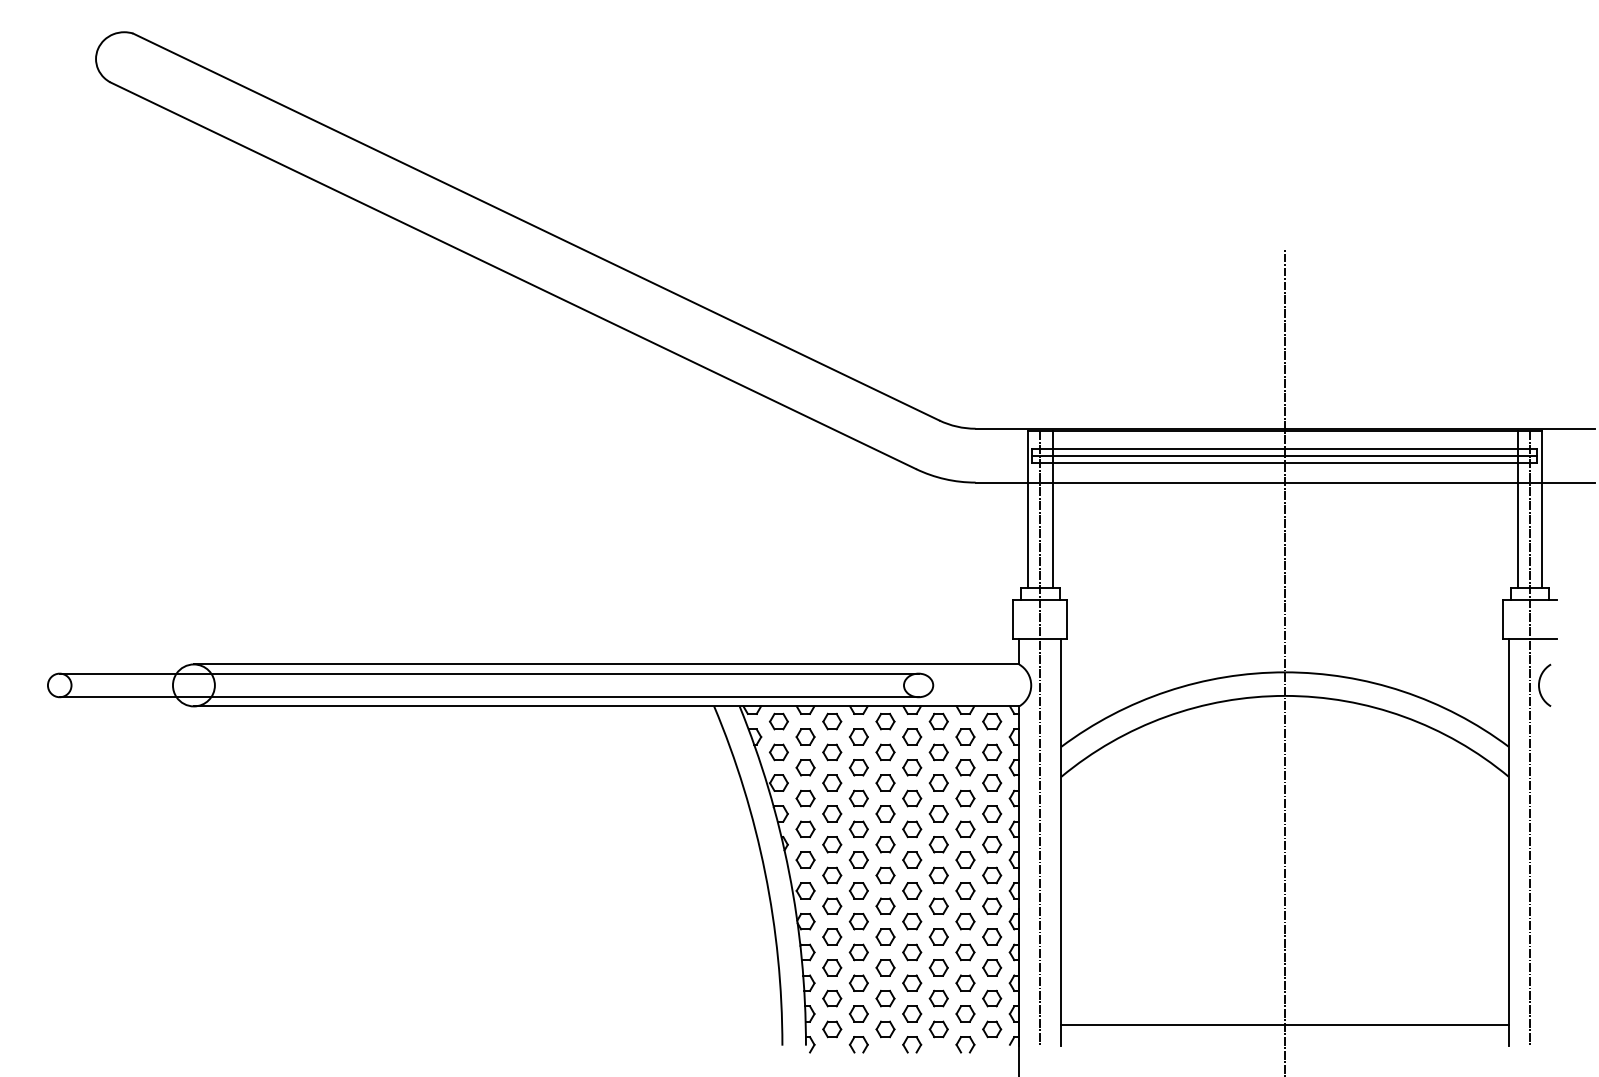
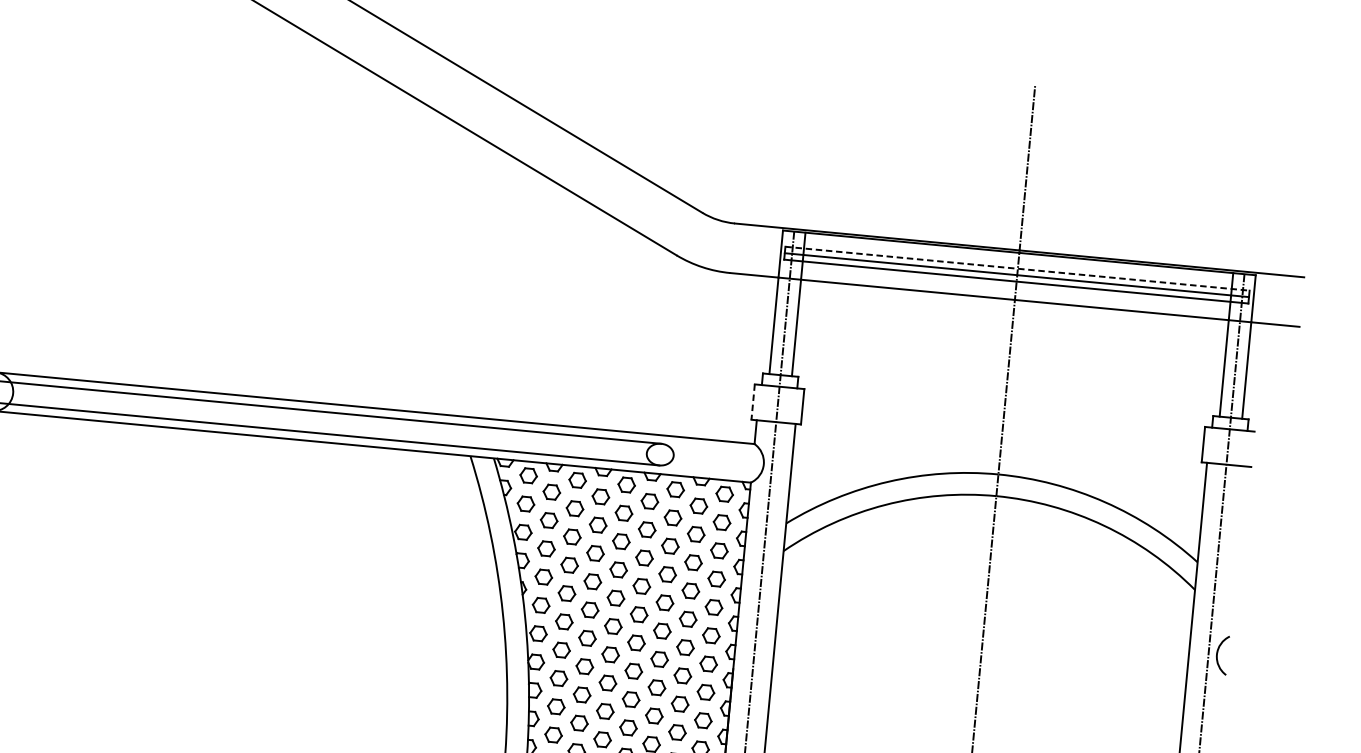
line: (1285, 448) -> (1018, 268), solid -> dashed
line: (1013, 619) -> (753, 402), solid -> dashed
arc: (1540, 682) -> (1218, 652), moved

